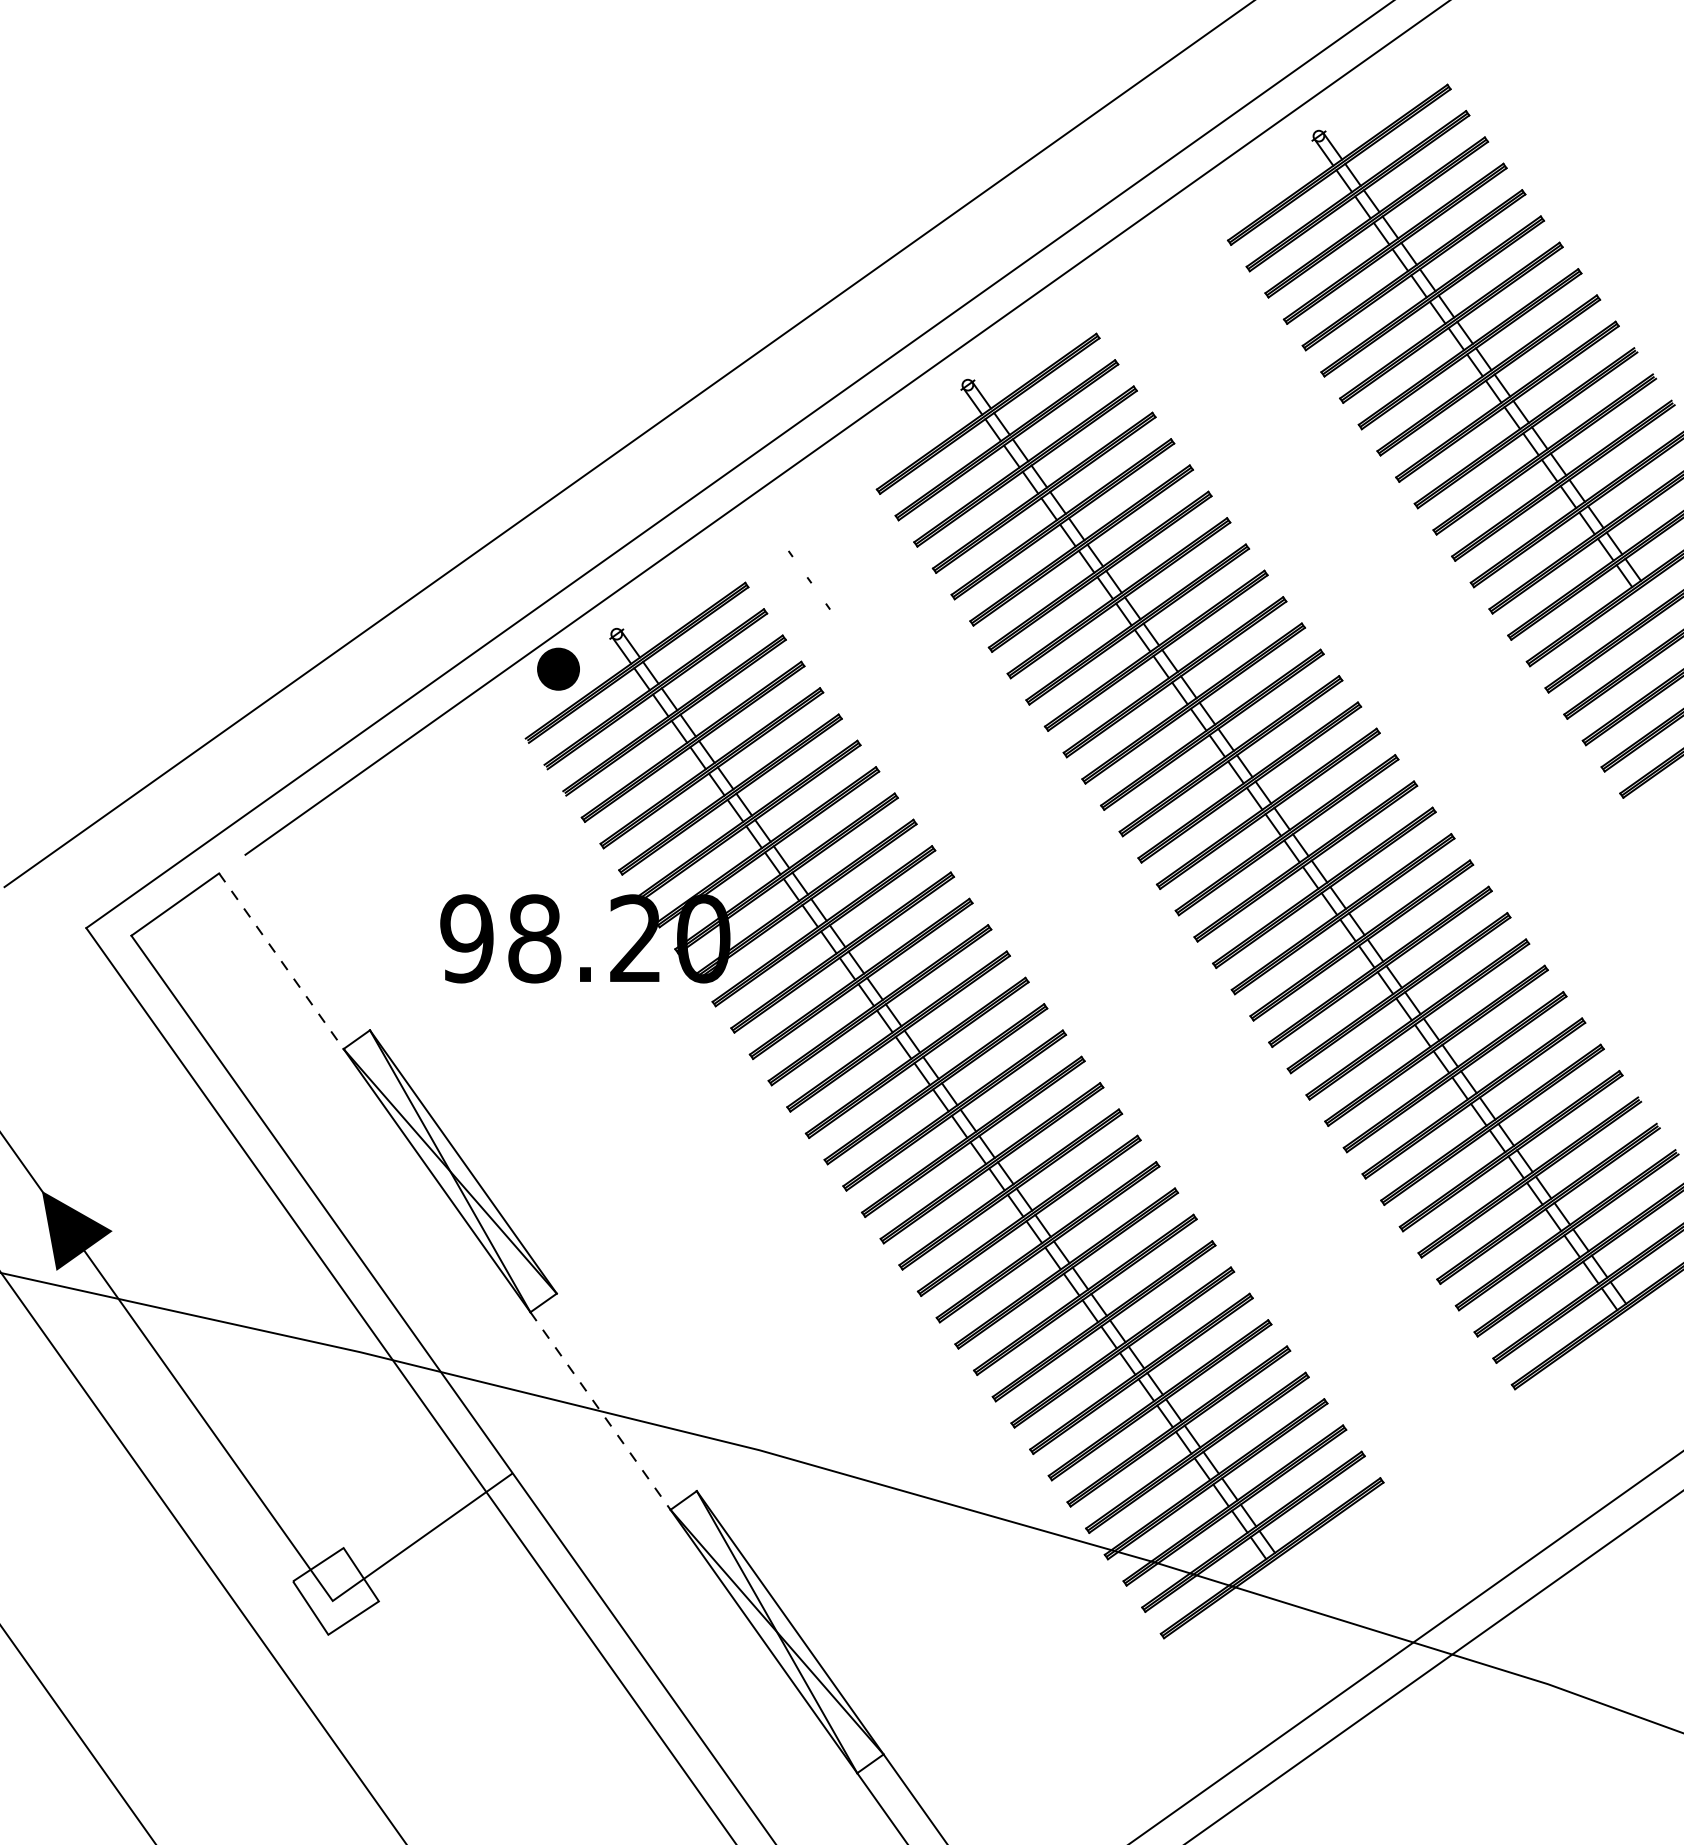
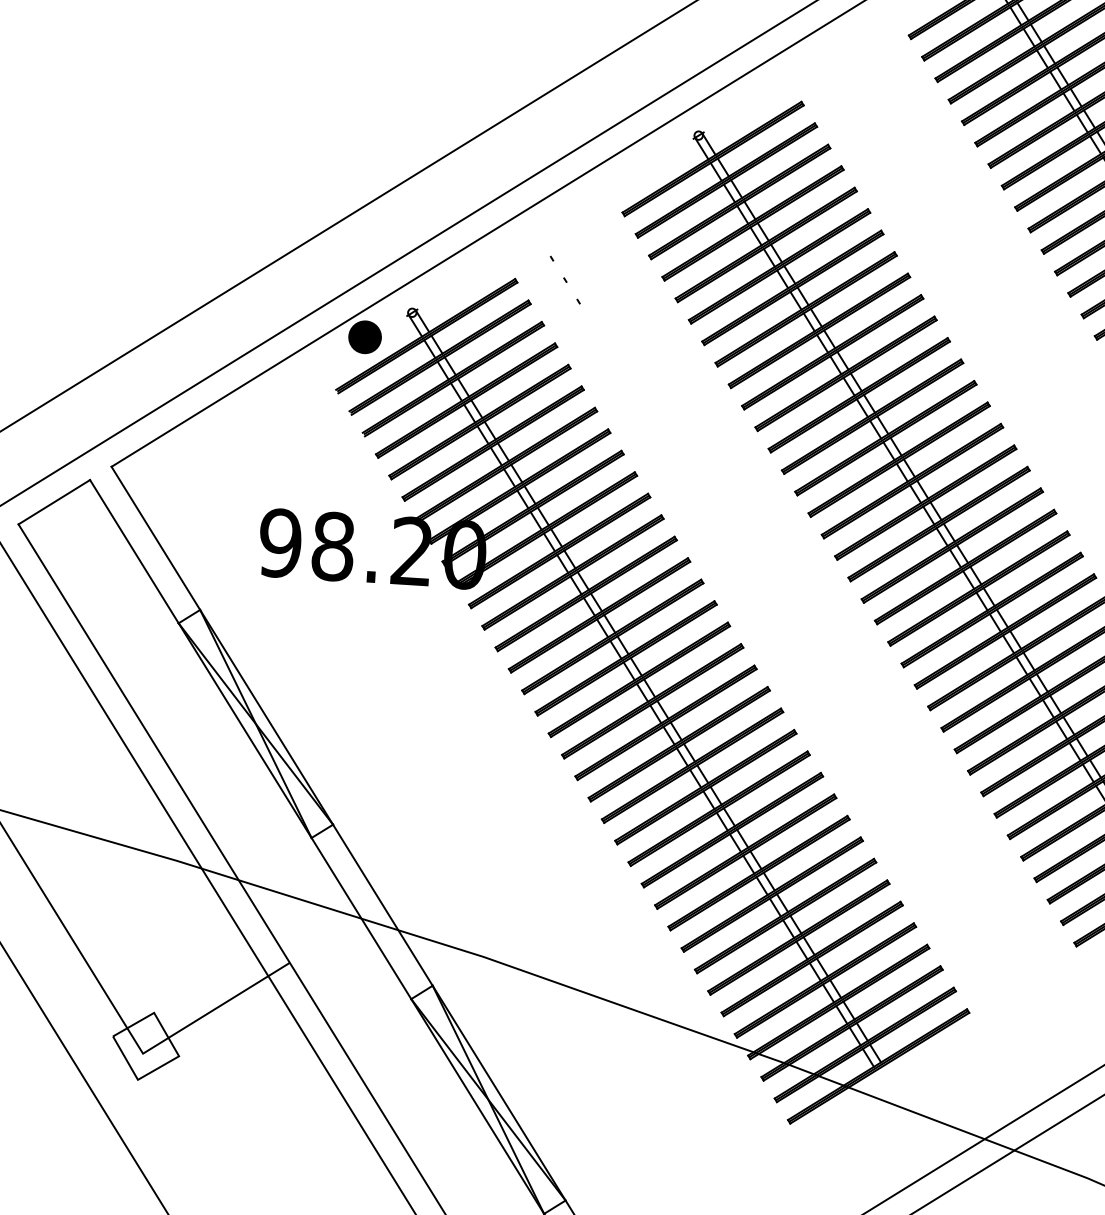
line: (307, 942) -> (155, 538), added
line: (281, 961) -> (134, 551), dashed -> solid
line: (626, 1392) -> (382, 905), added
line: (600, 1411) -> (361, 918), dashed -> solid

